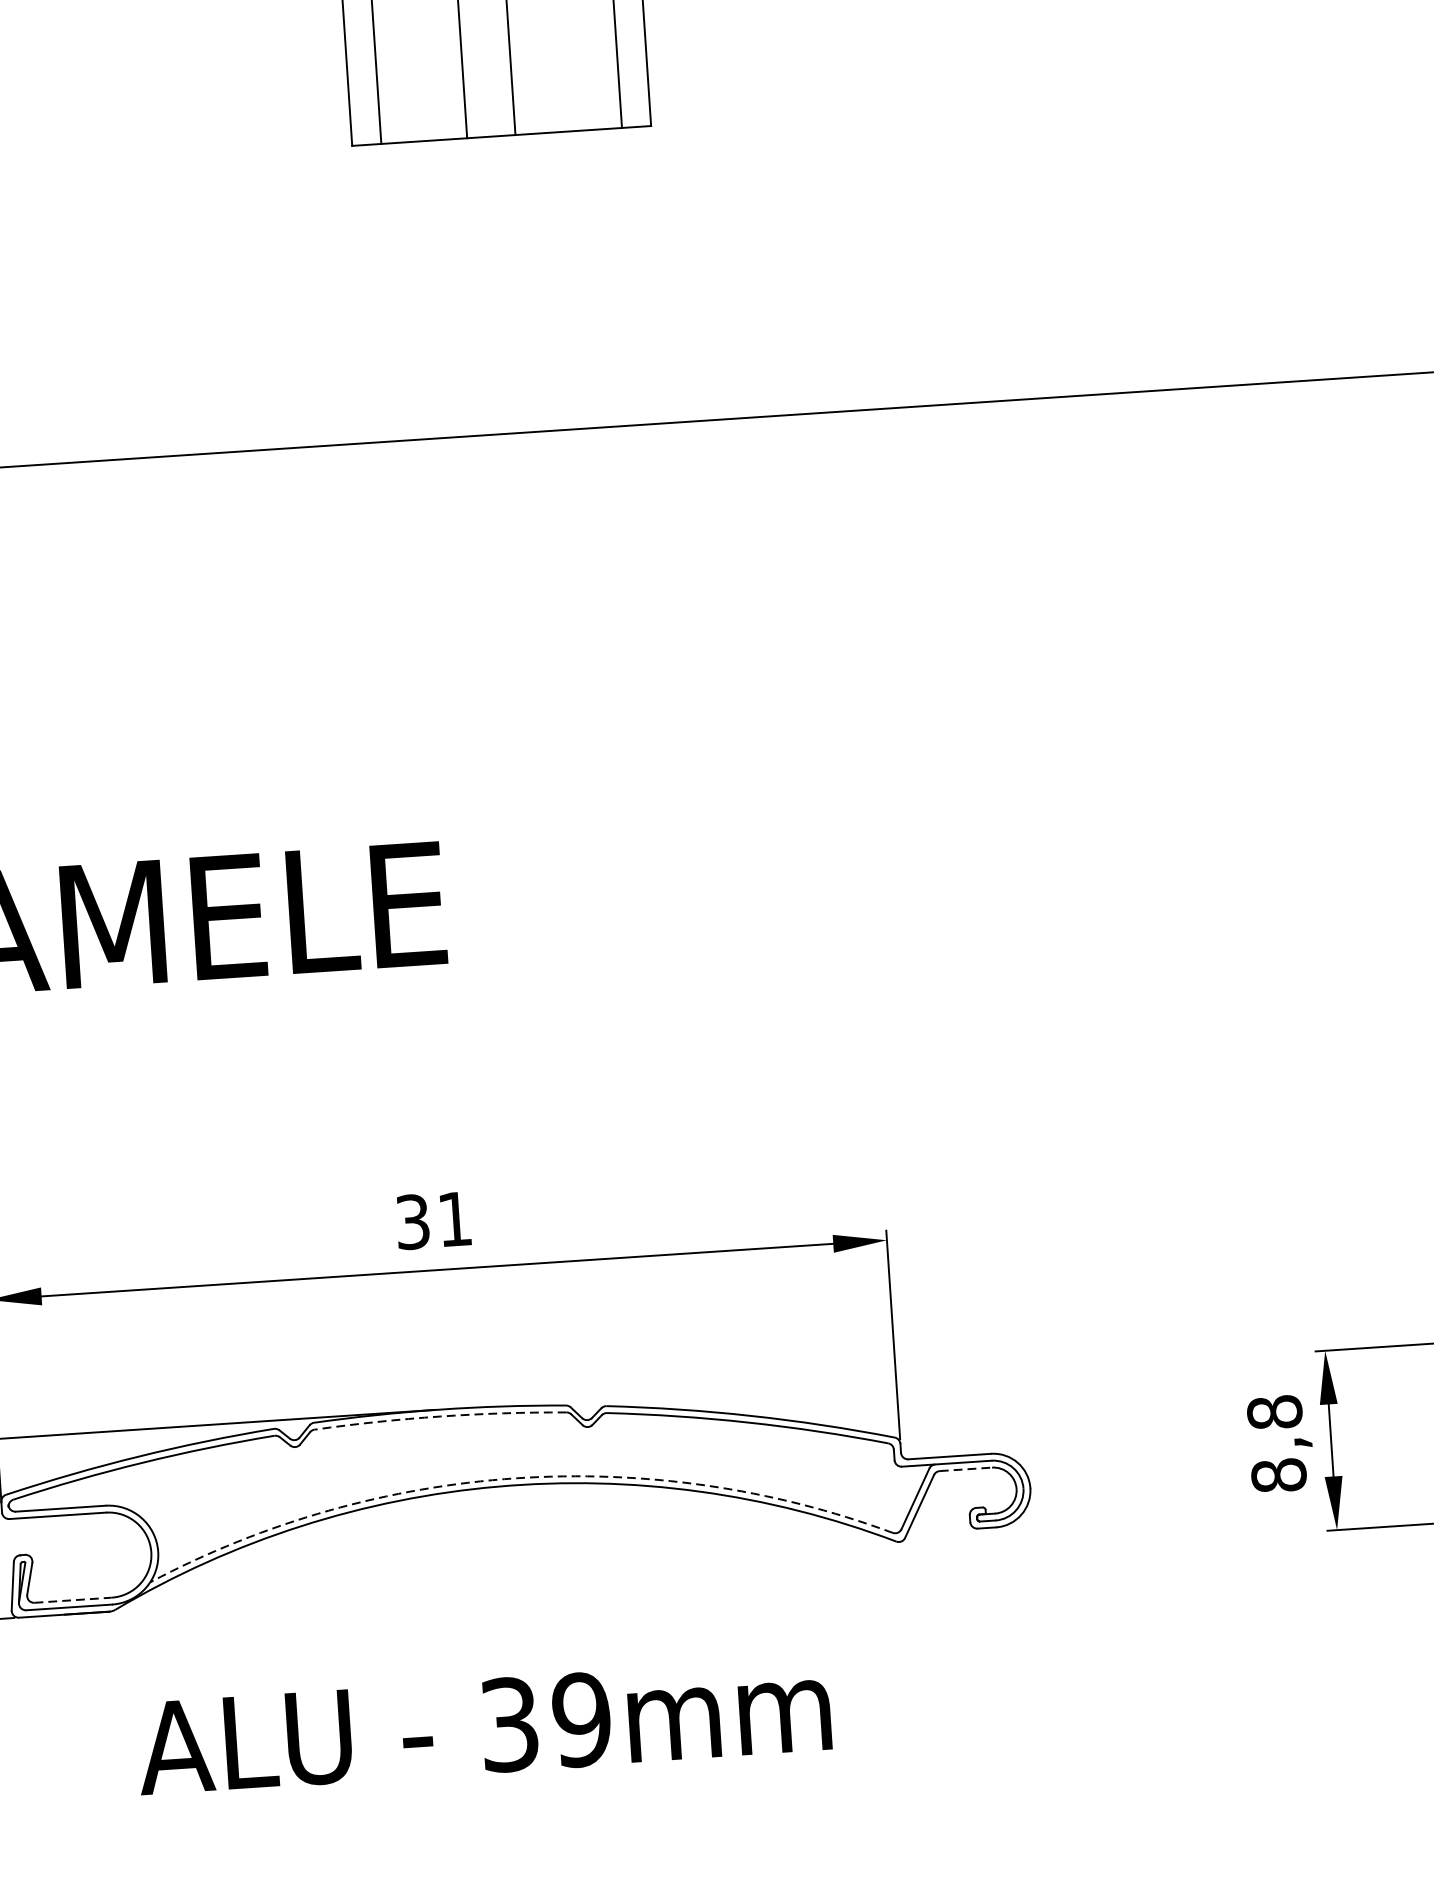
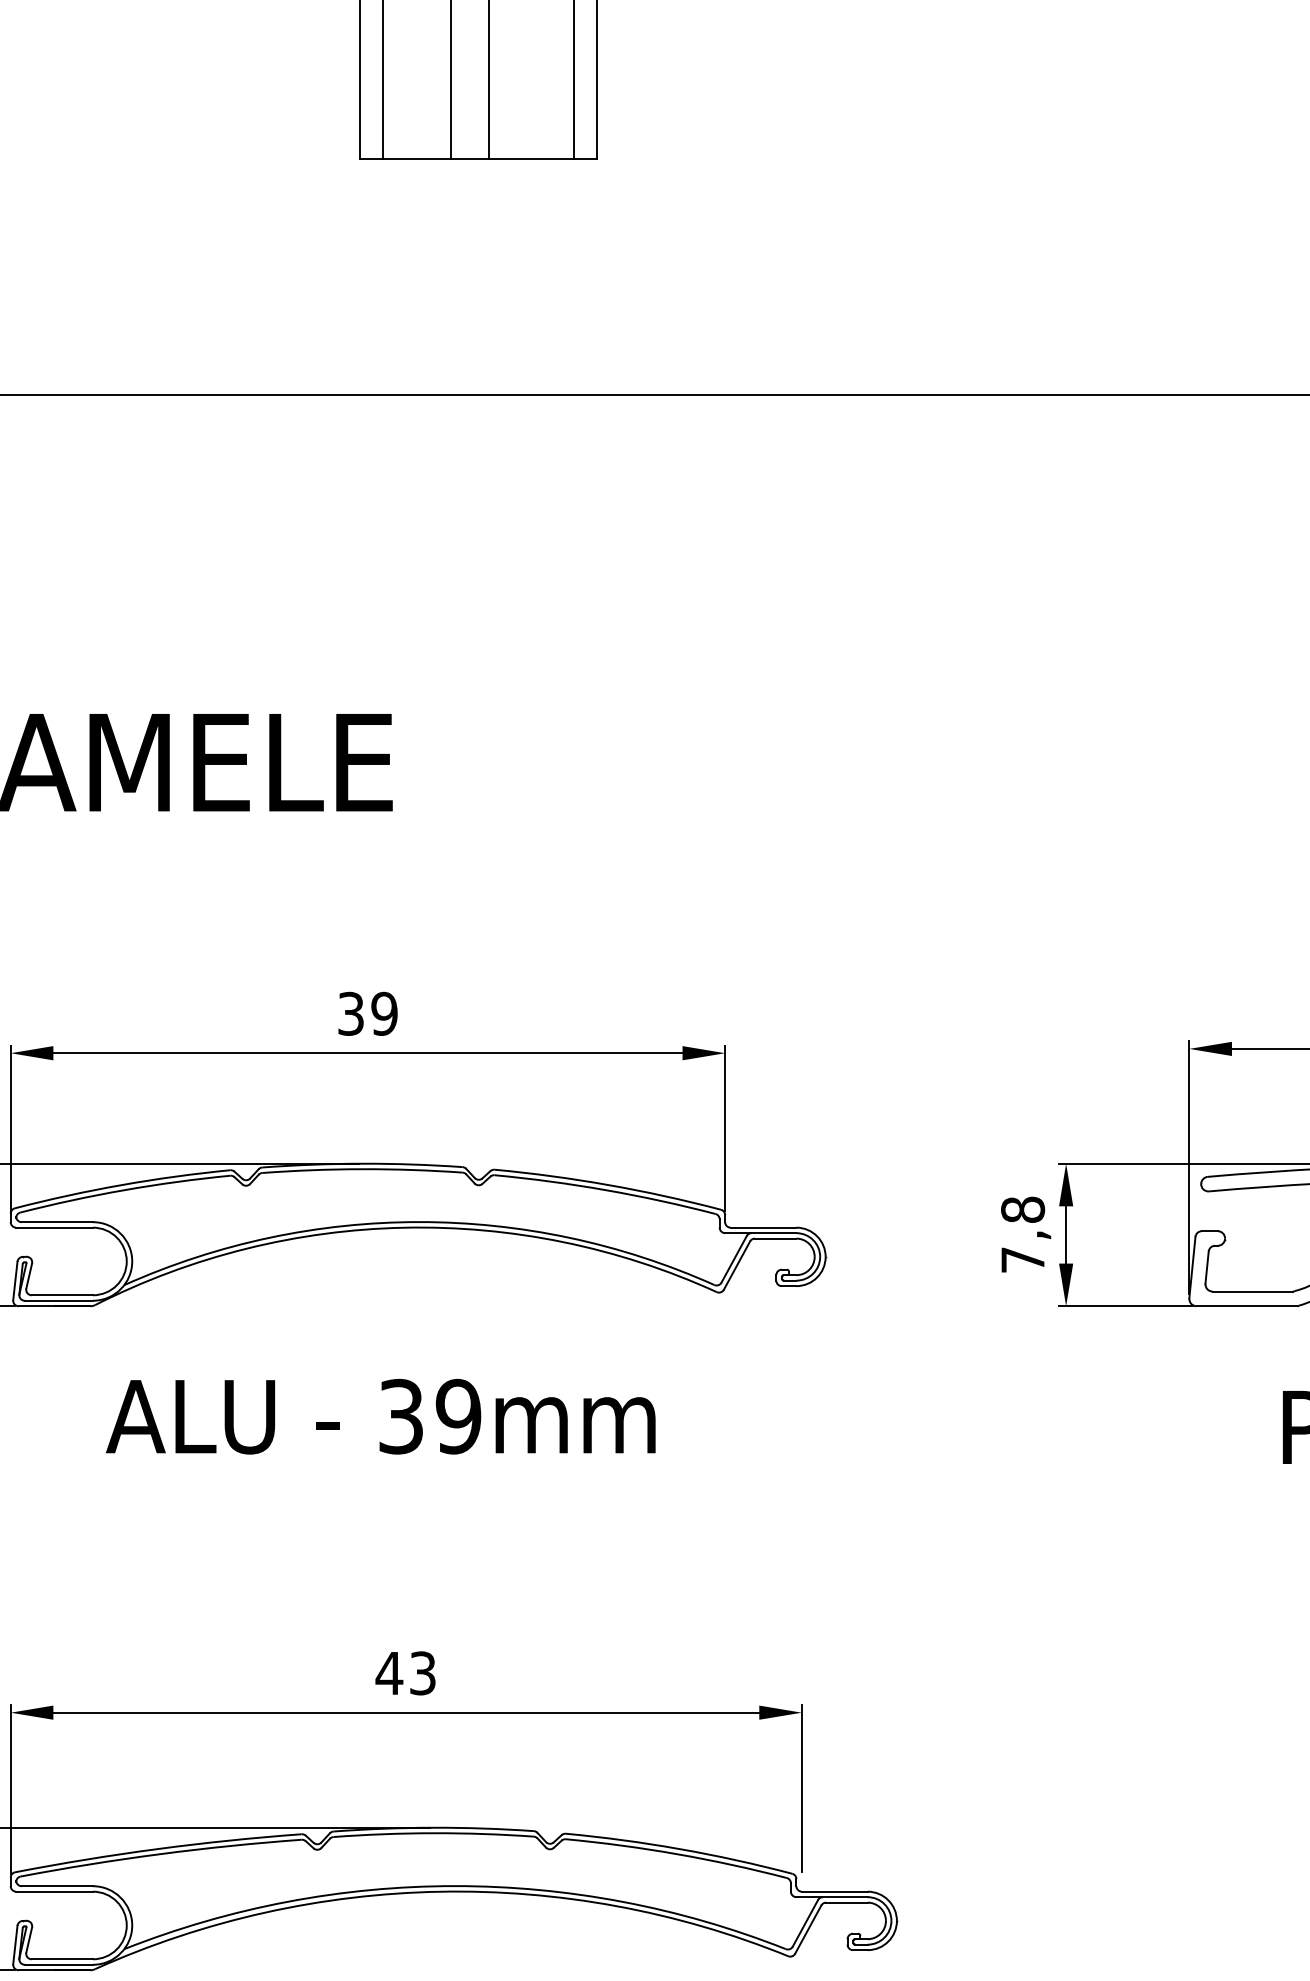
text: (454, 1218) -> (384, 1013), 31 -> 39
arc: (440, 1416) -> (362, 1169), dashed -> solid
line: (965, 1469) -> (775, 1238), dashed -> solid
text: (1279, 1476) -> (1023, 1260), 8,8 -> 7,8
arc: (516, 1478) -> (419, 1222), dashed -> solid
line: (73, 1600) -> (62, 1295), dashed -> solid

